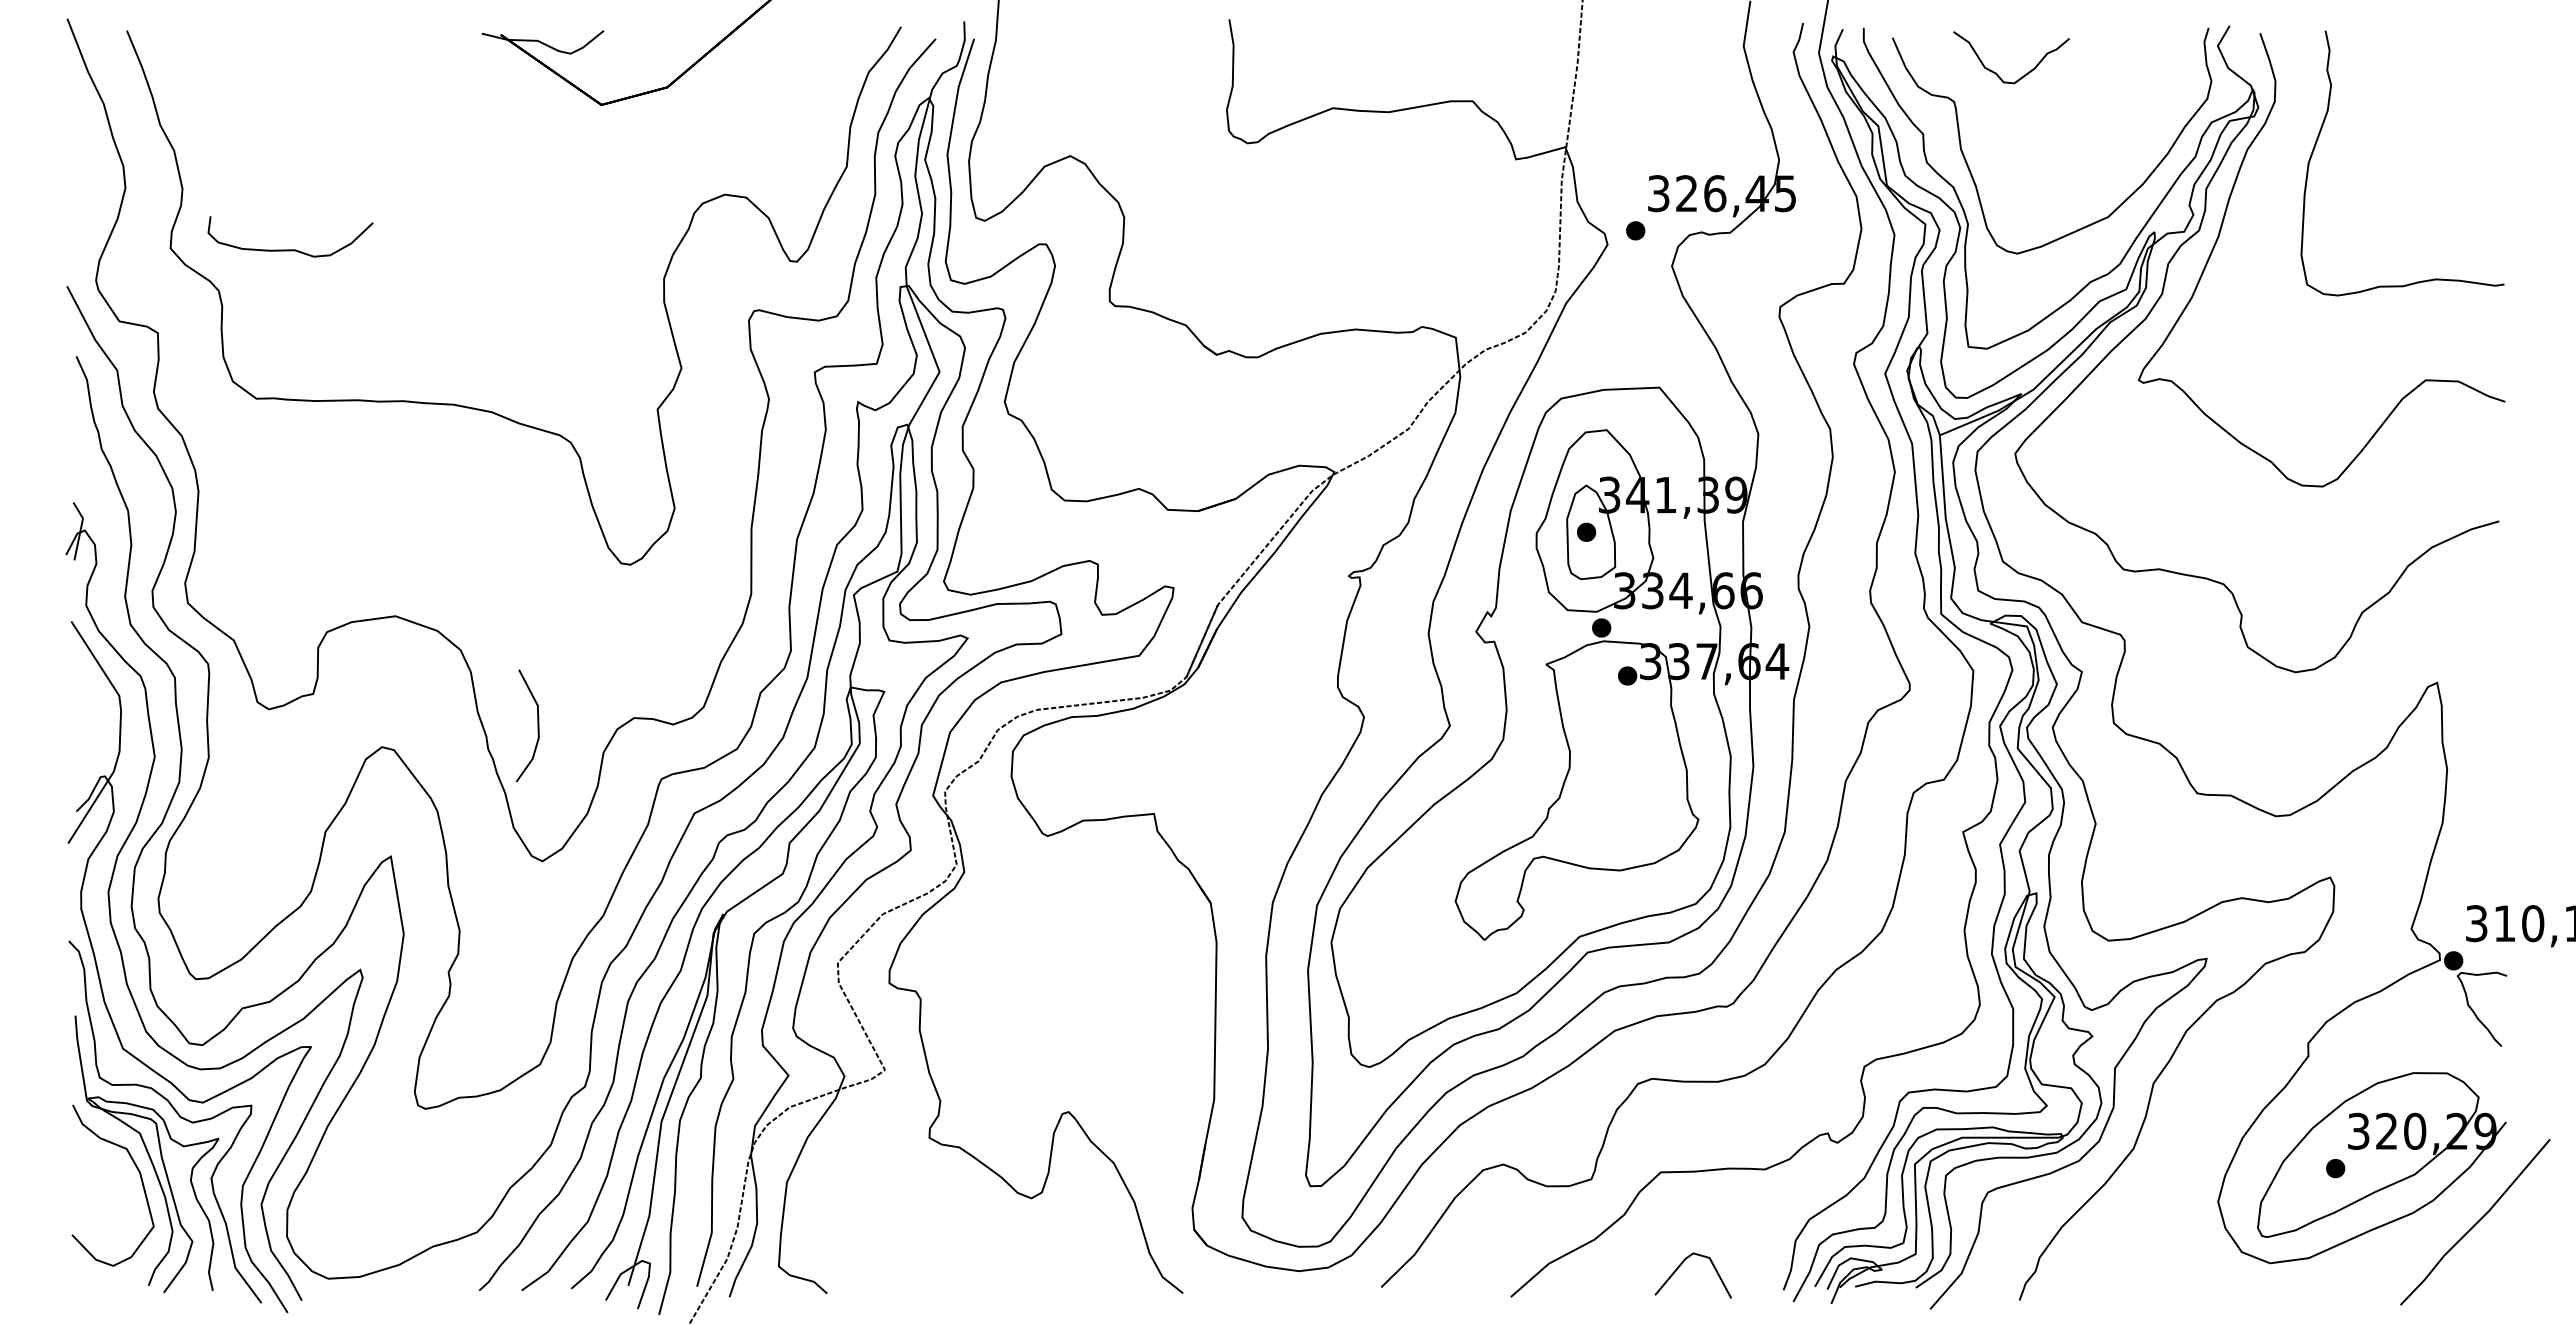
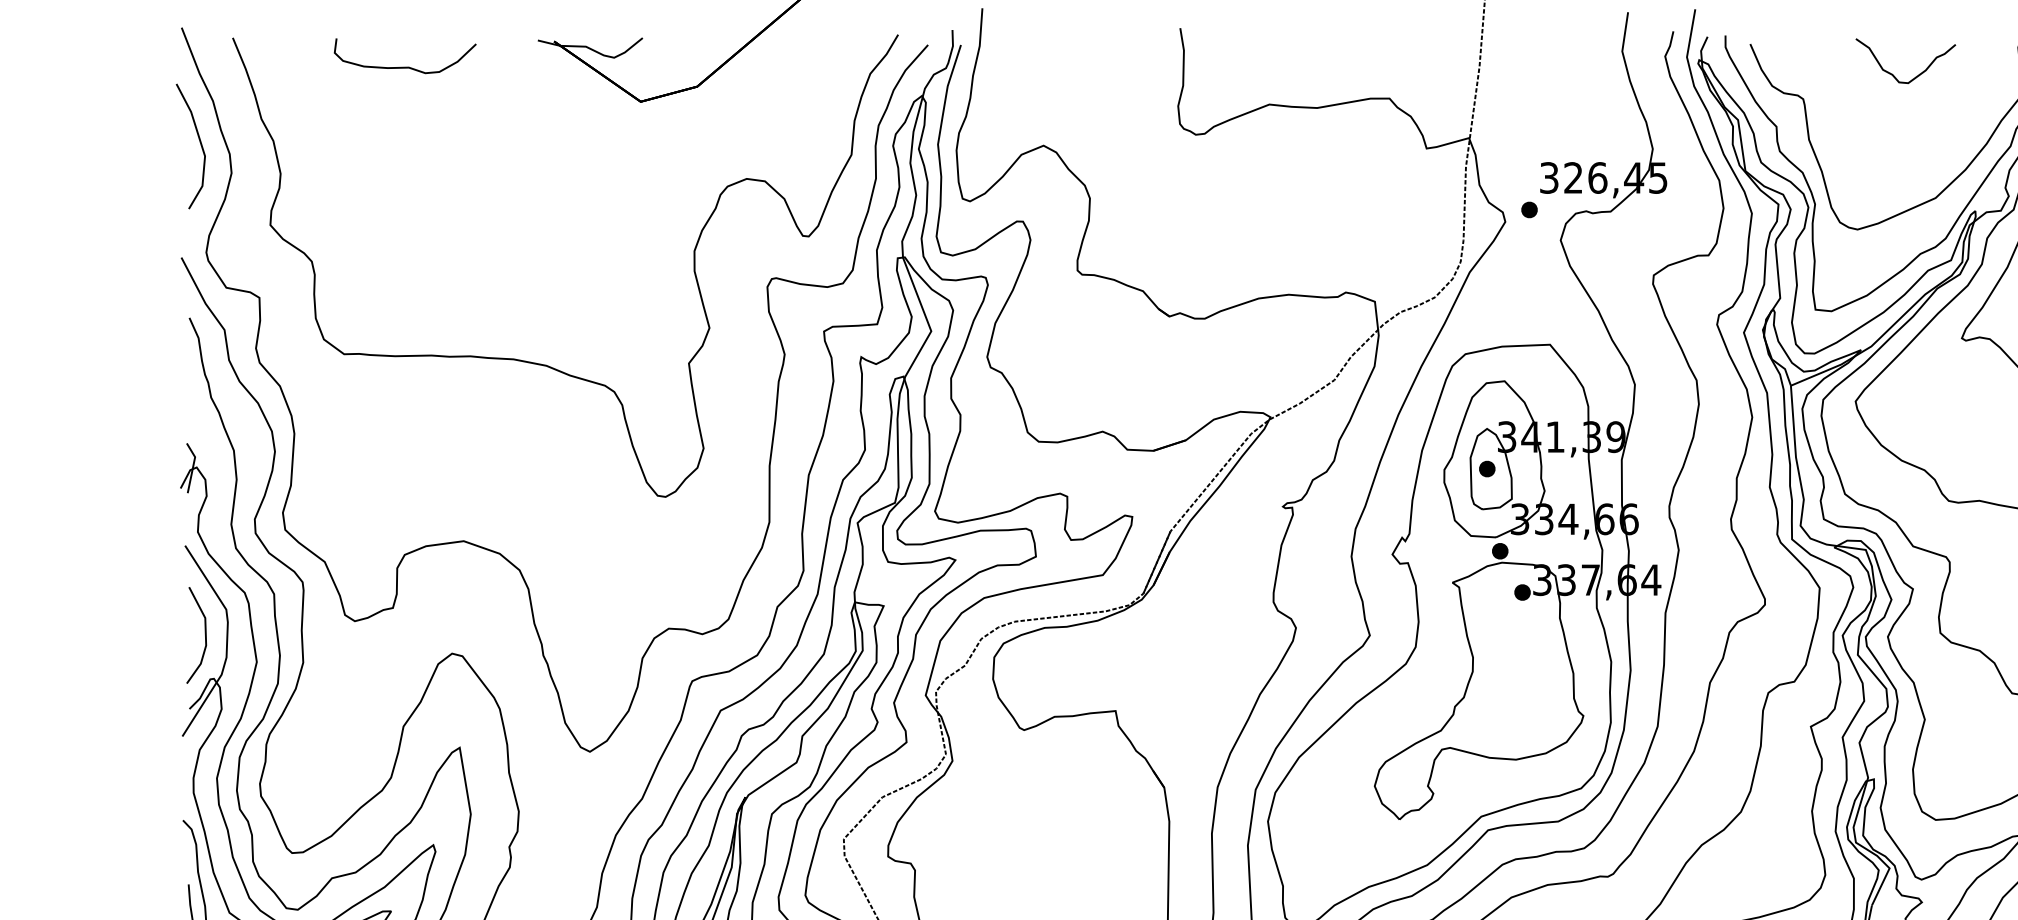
curve: (1996, 72) -> (1892, 73), moved
line: (88, 152) -> (199, 142), added
curve: (290, 249) -> (405, 67), moved
line: (537, 725) -> (205, 635), moved

